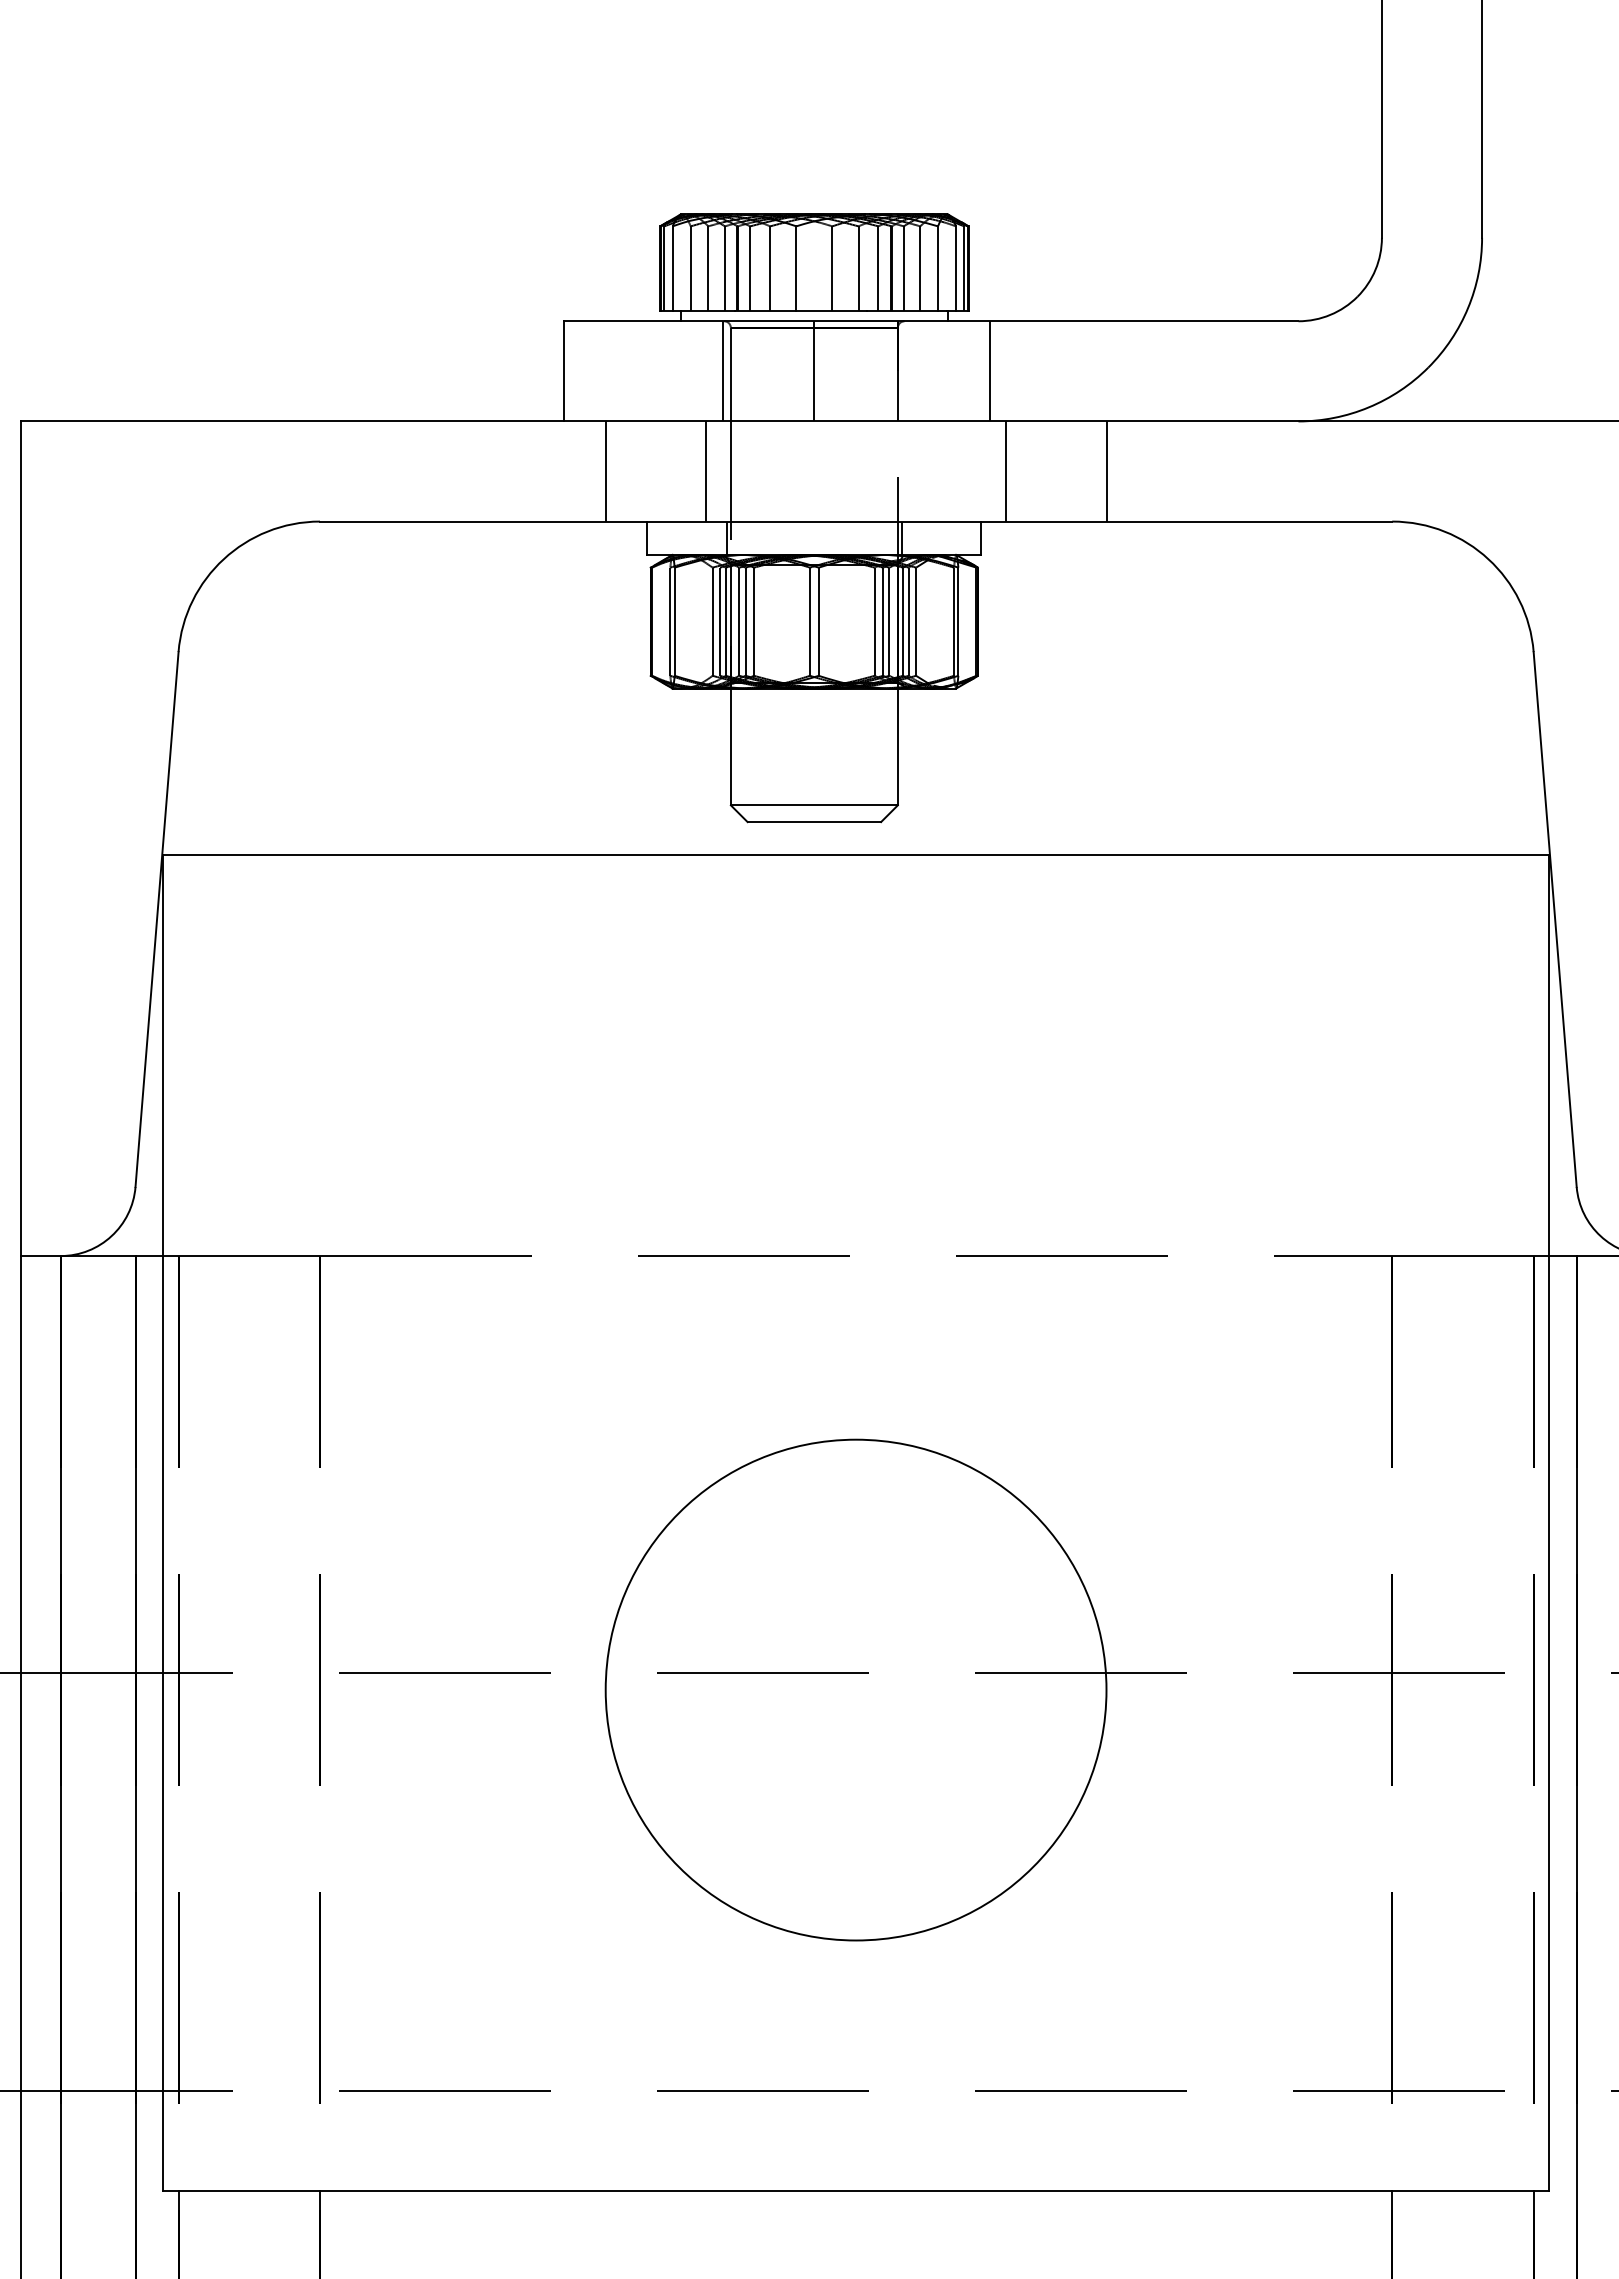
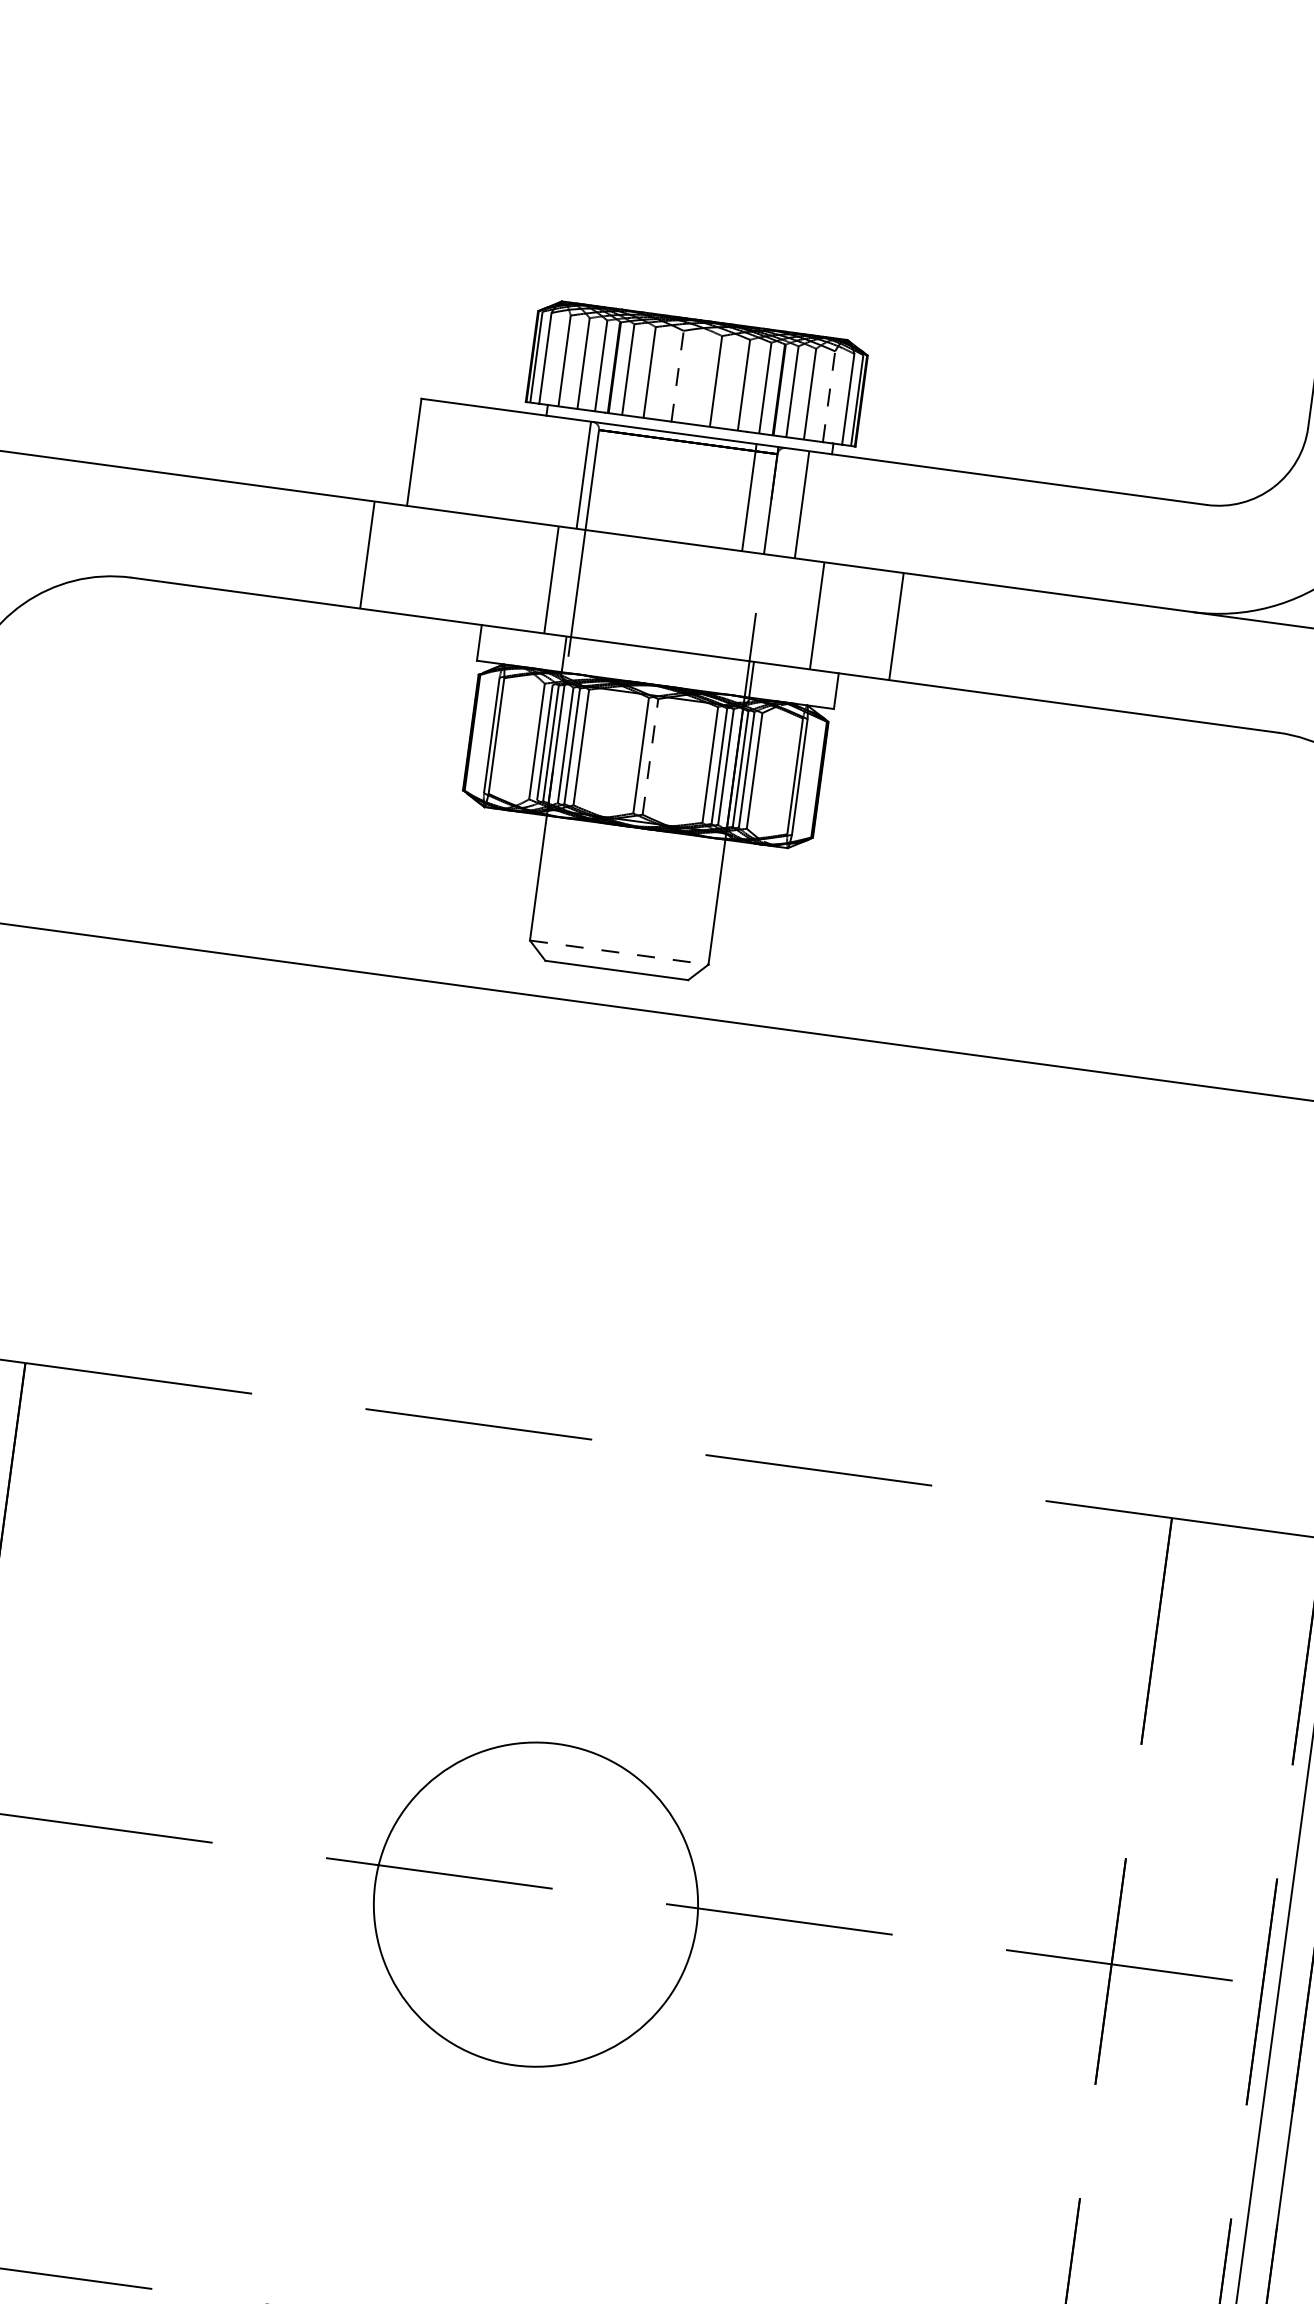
line: (796, 268) -> (677, 375), solid -> dashed
line: (938, 268) -> (829, 396), solid -> dashed
line: (814, 371) -> (749, 497), moved
line: (989, 371) -> (801, 504), moved
line: (605, 471) -> (367, 555), moved
line: (1006, 471) -> (817, 615), moved
line: (1106, 471) -> (896, 626), moved
line: (818, 621) -> (650, 756), solid -> dashed
line: (814, 805) -> (619, 952), solid -> dashed
circle: (855, 1689) -> (535, 1903), size x0.6

